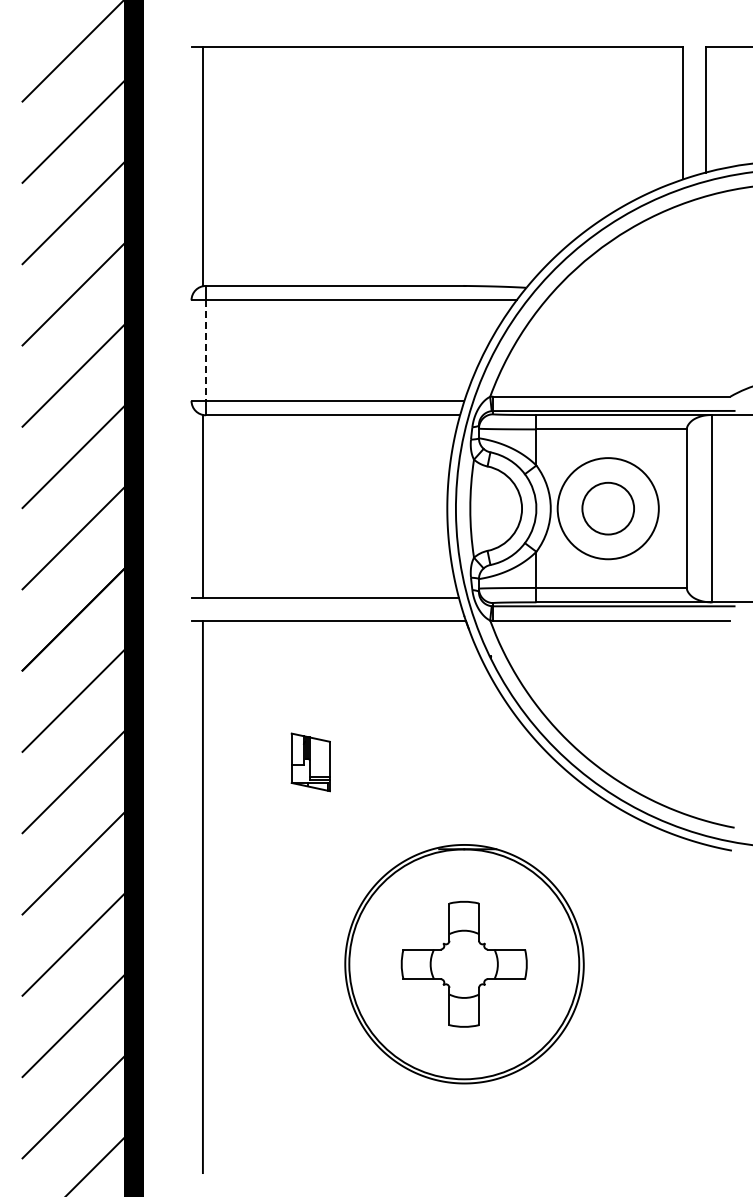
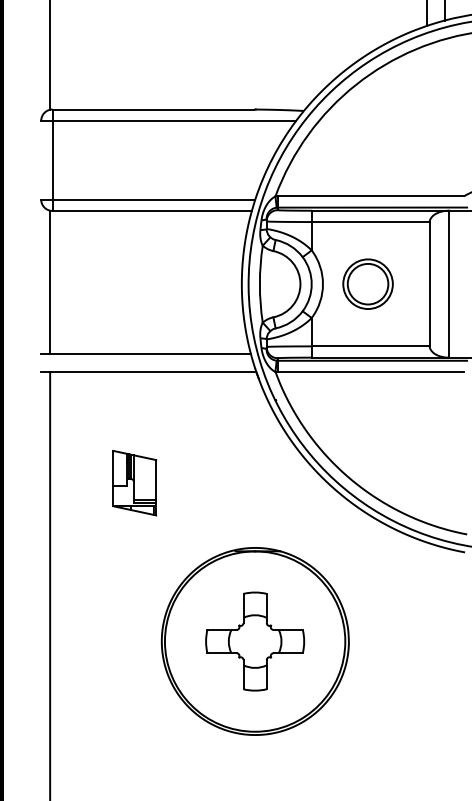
line: (205, 351) -> (52, 160), dashed -> solid
circle: (607, 508) -> (367, 284), size x0.62
part: (310, 762) -> (134, 483), size x1.43

